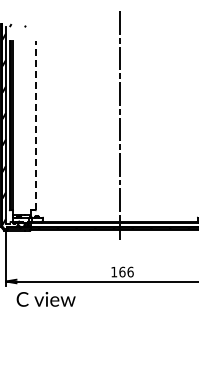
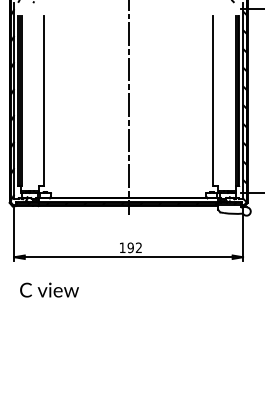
line: (36, 125) -> (44, 101), dashed -> solid
text: (126, 271) -> (134, 247), 166 -> 192
text: (46, 298) -> (49, 289), moved

